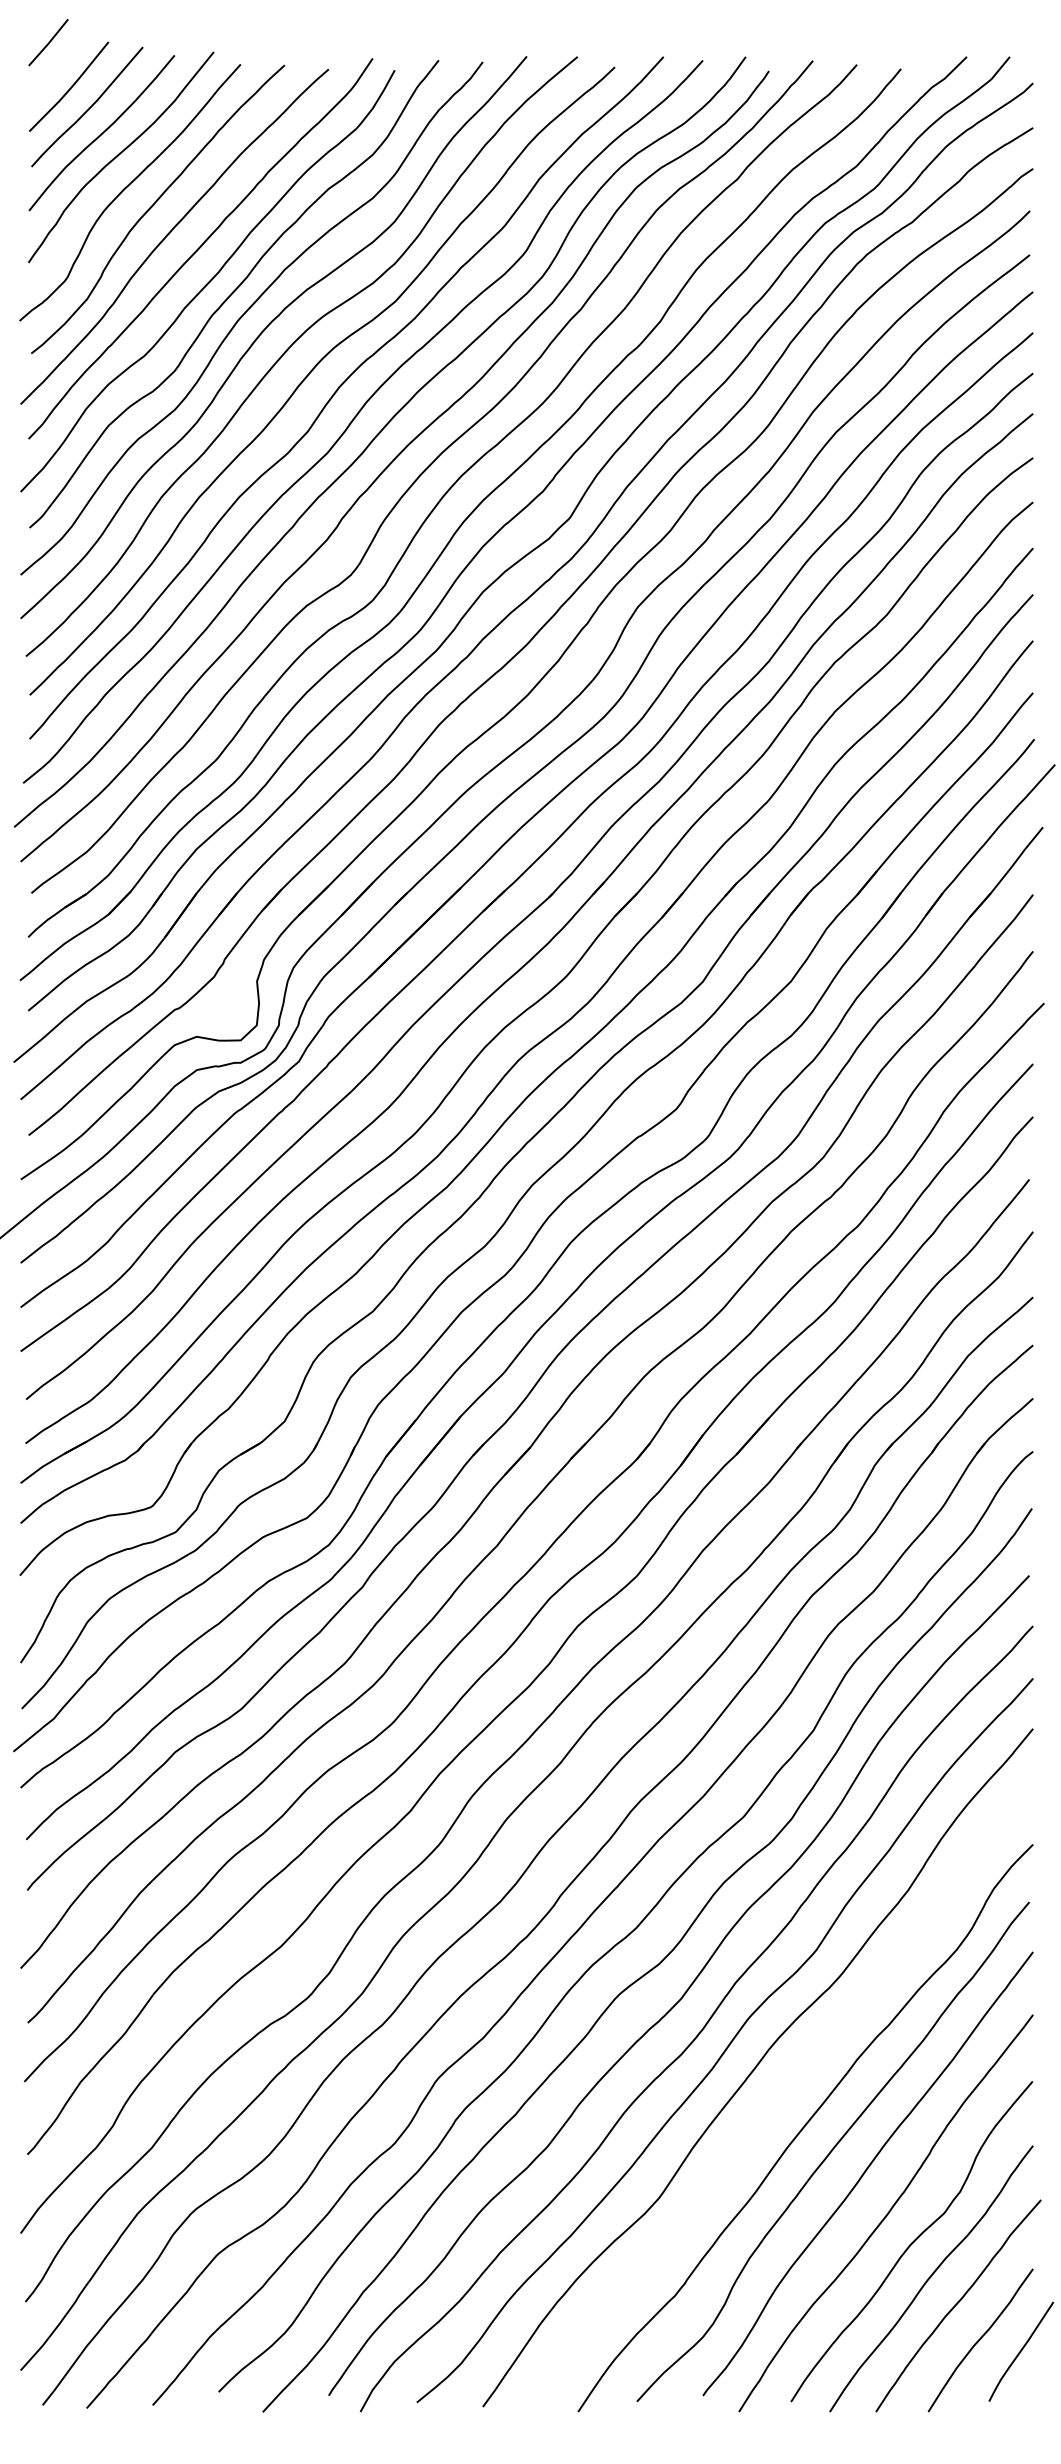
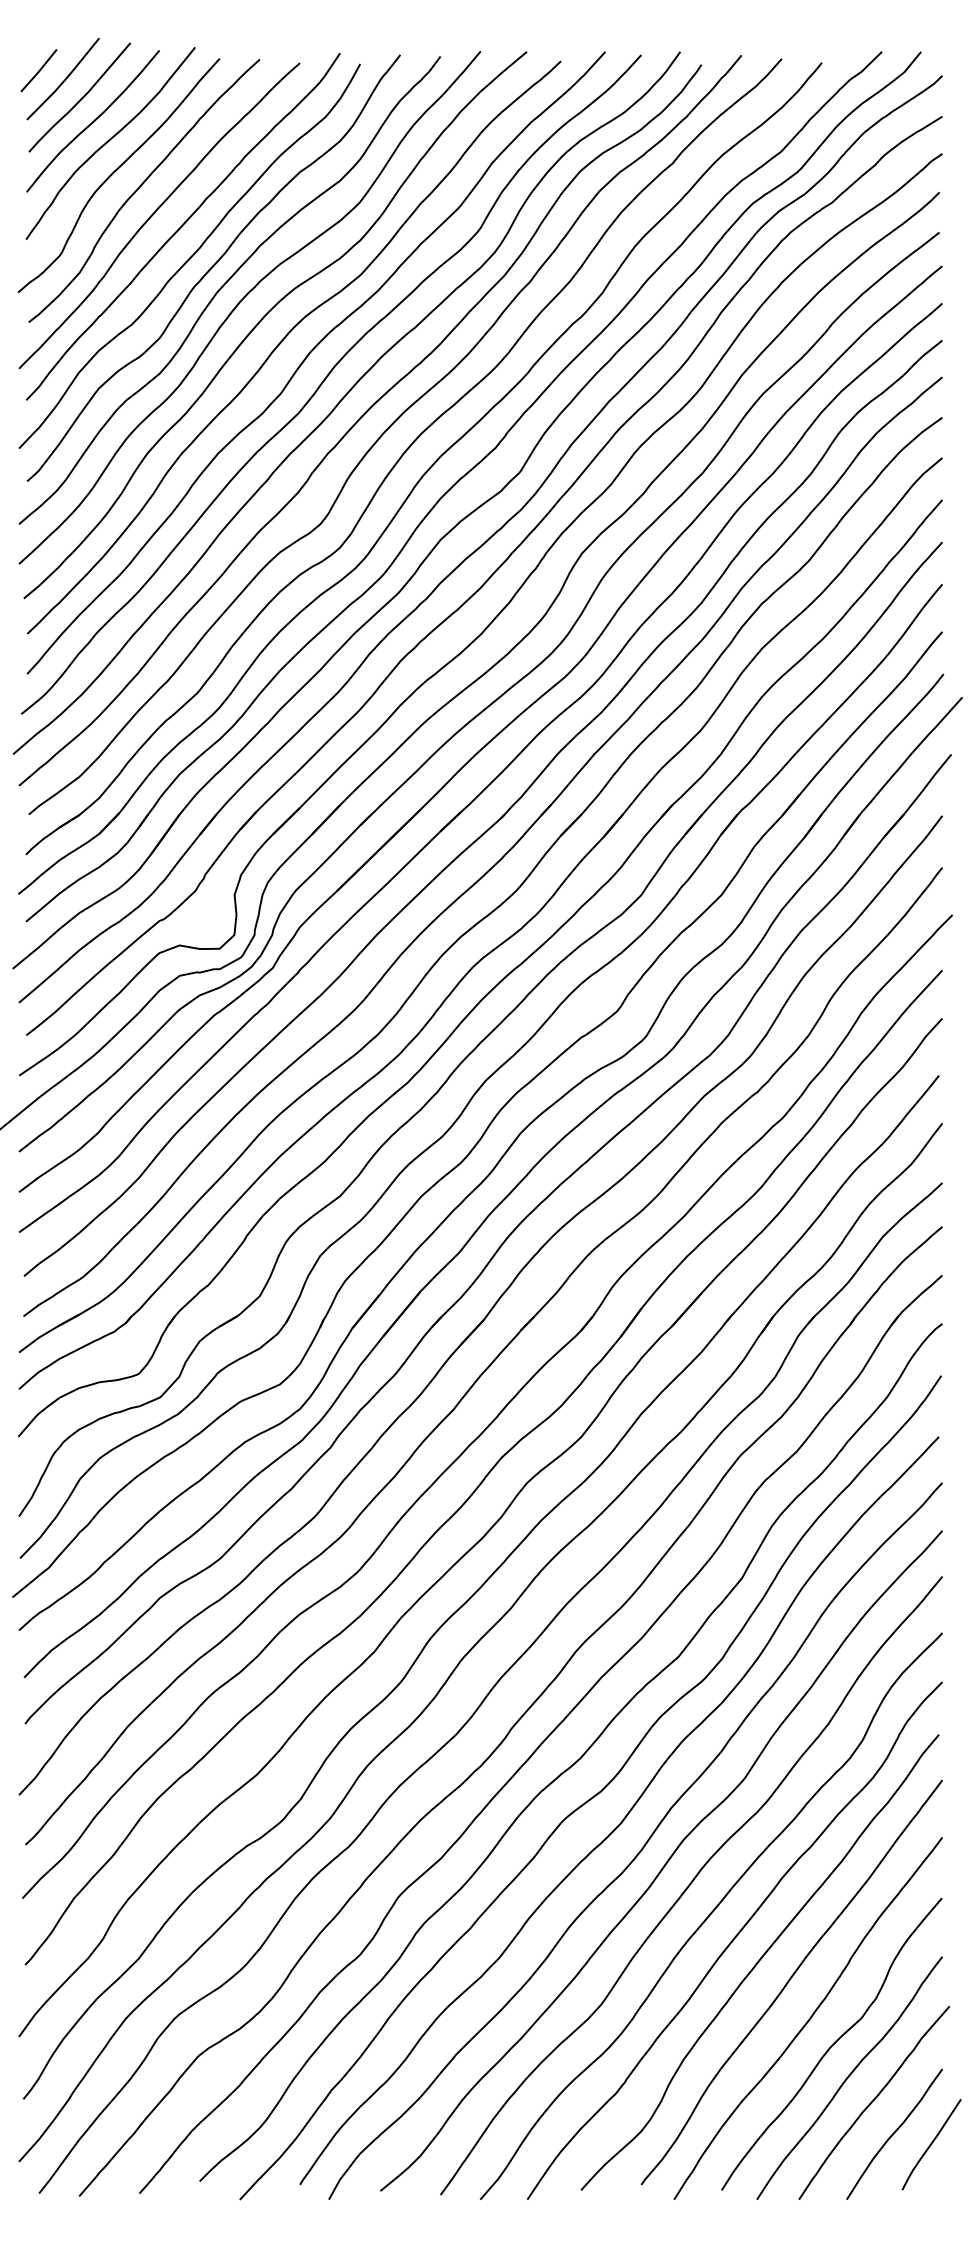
line: (48, 42) -> (38, 70), moved
curve: (778, 2100) -> (710, 1915), added

